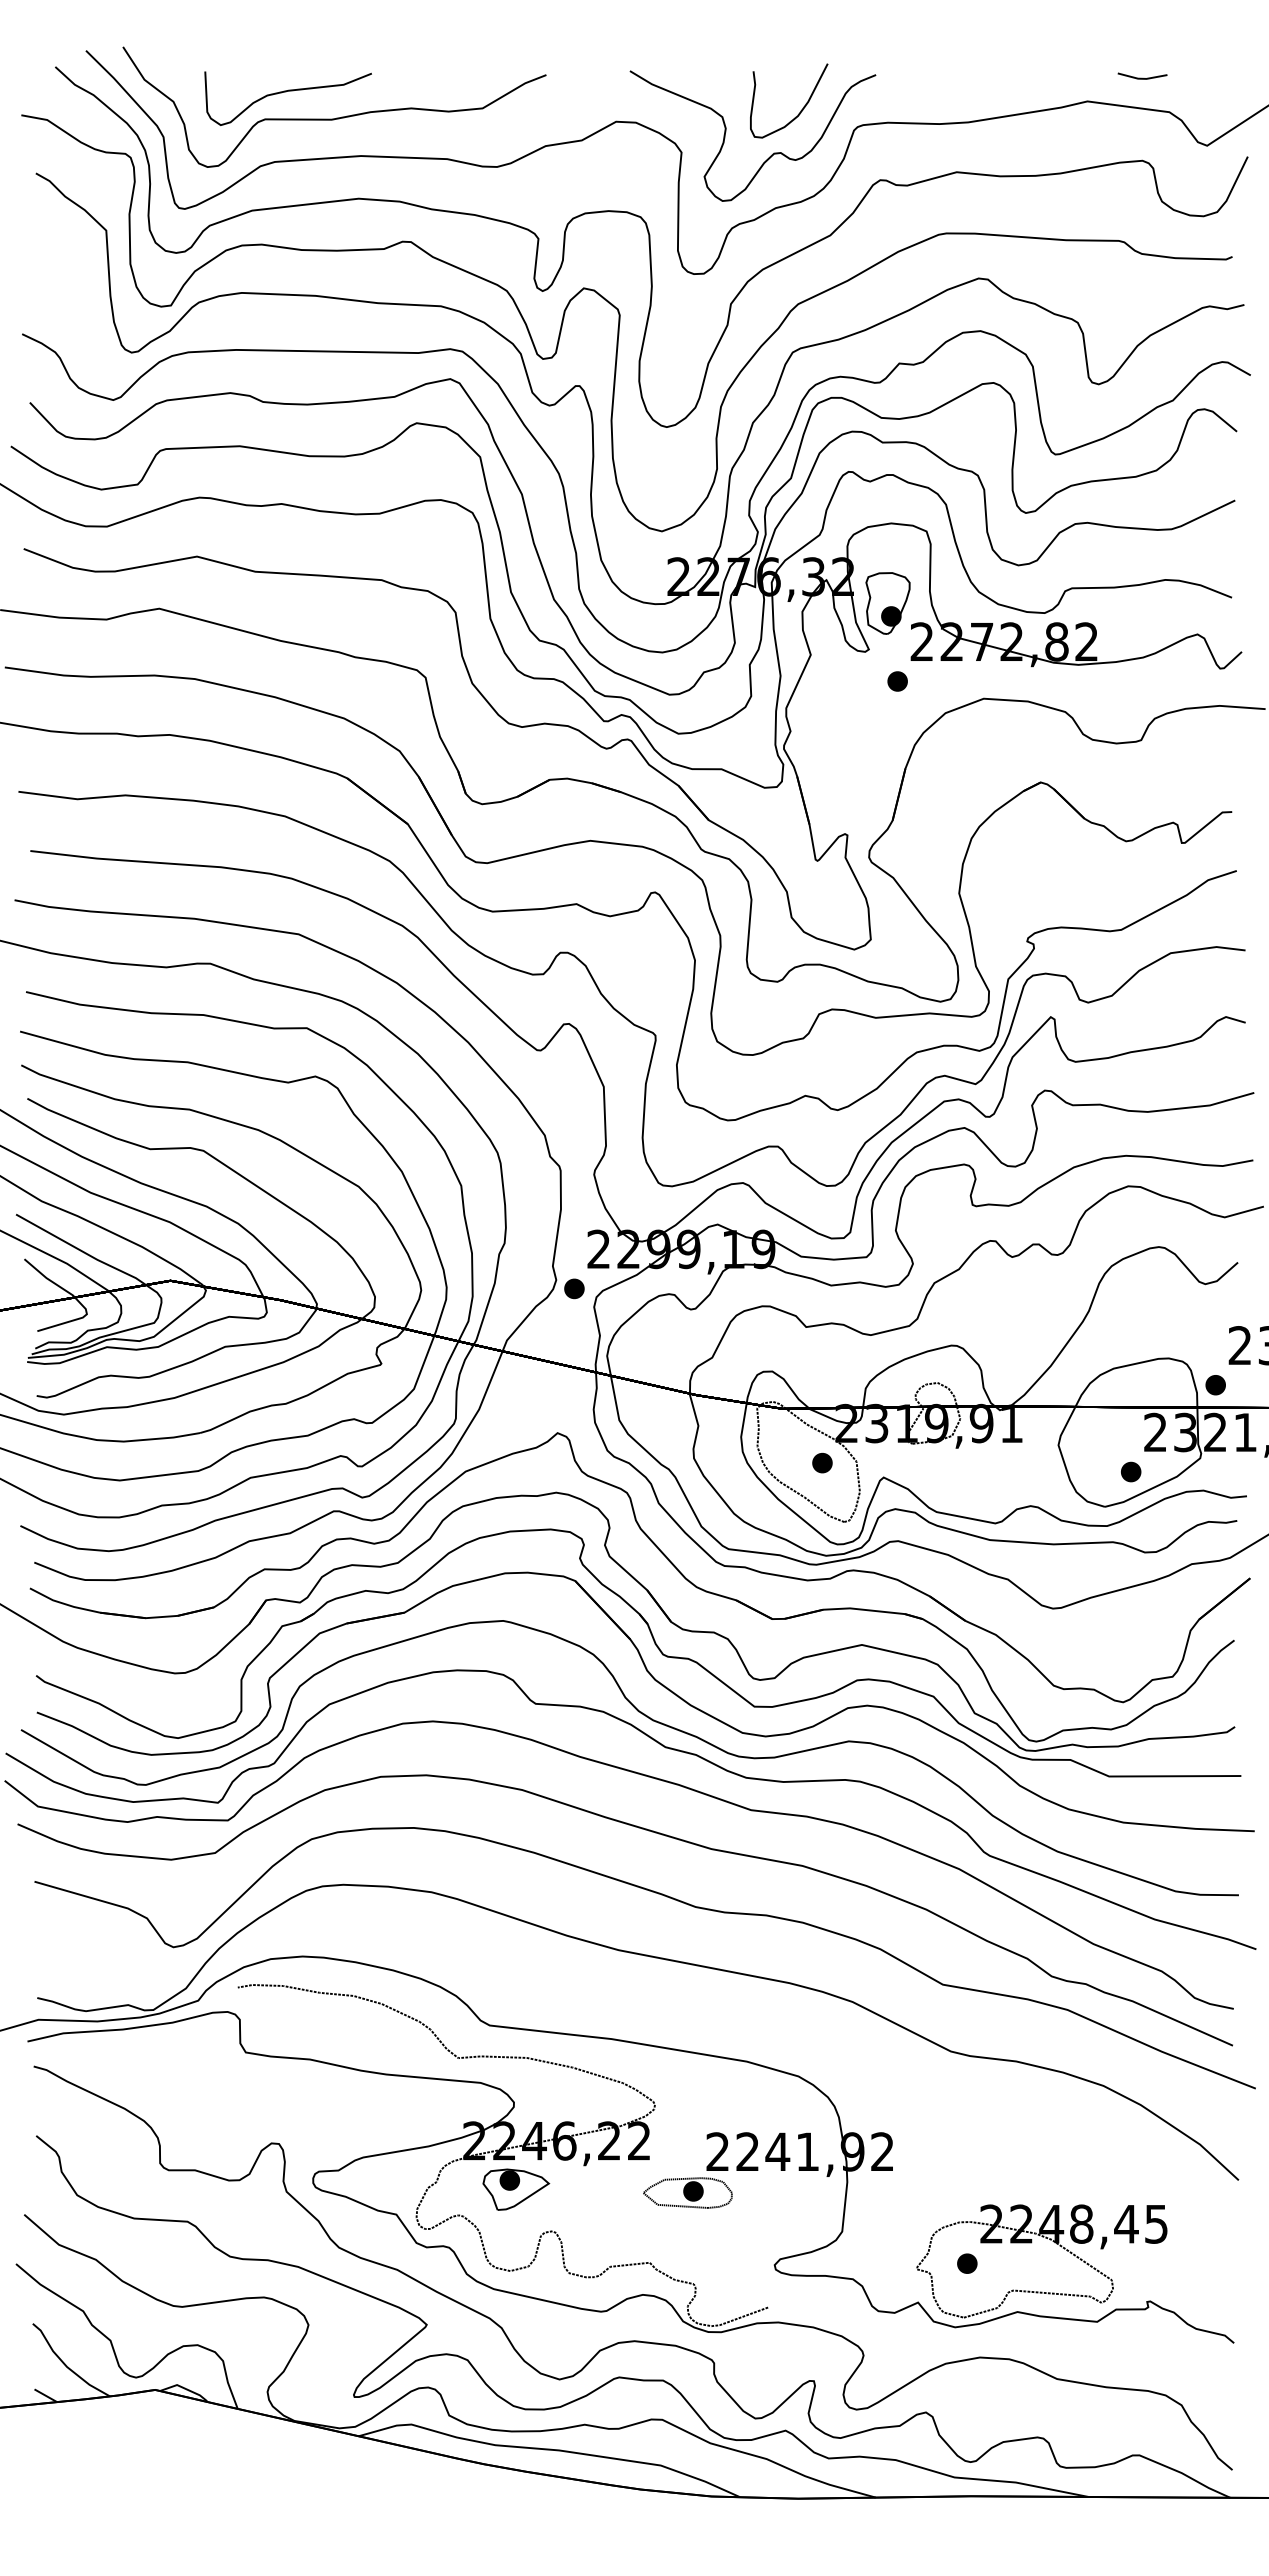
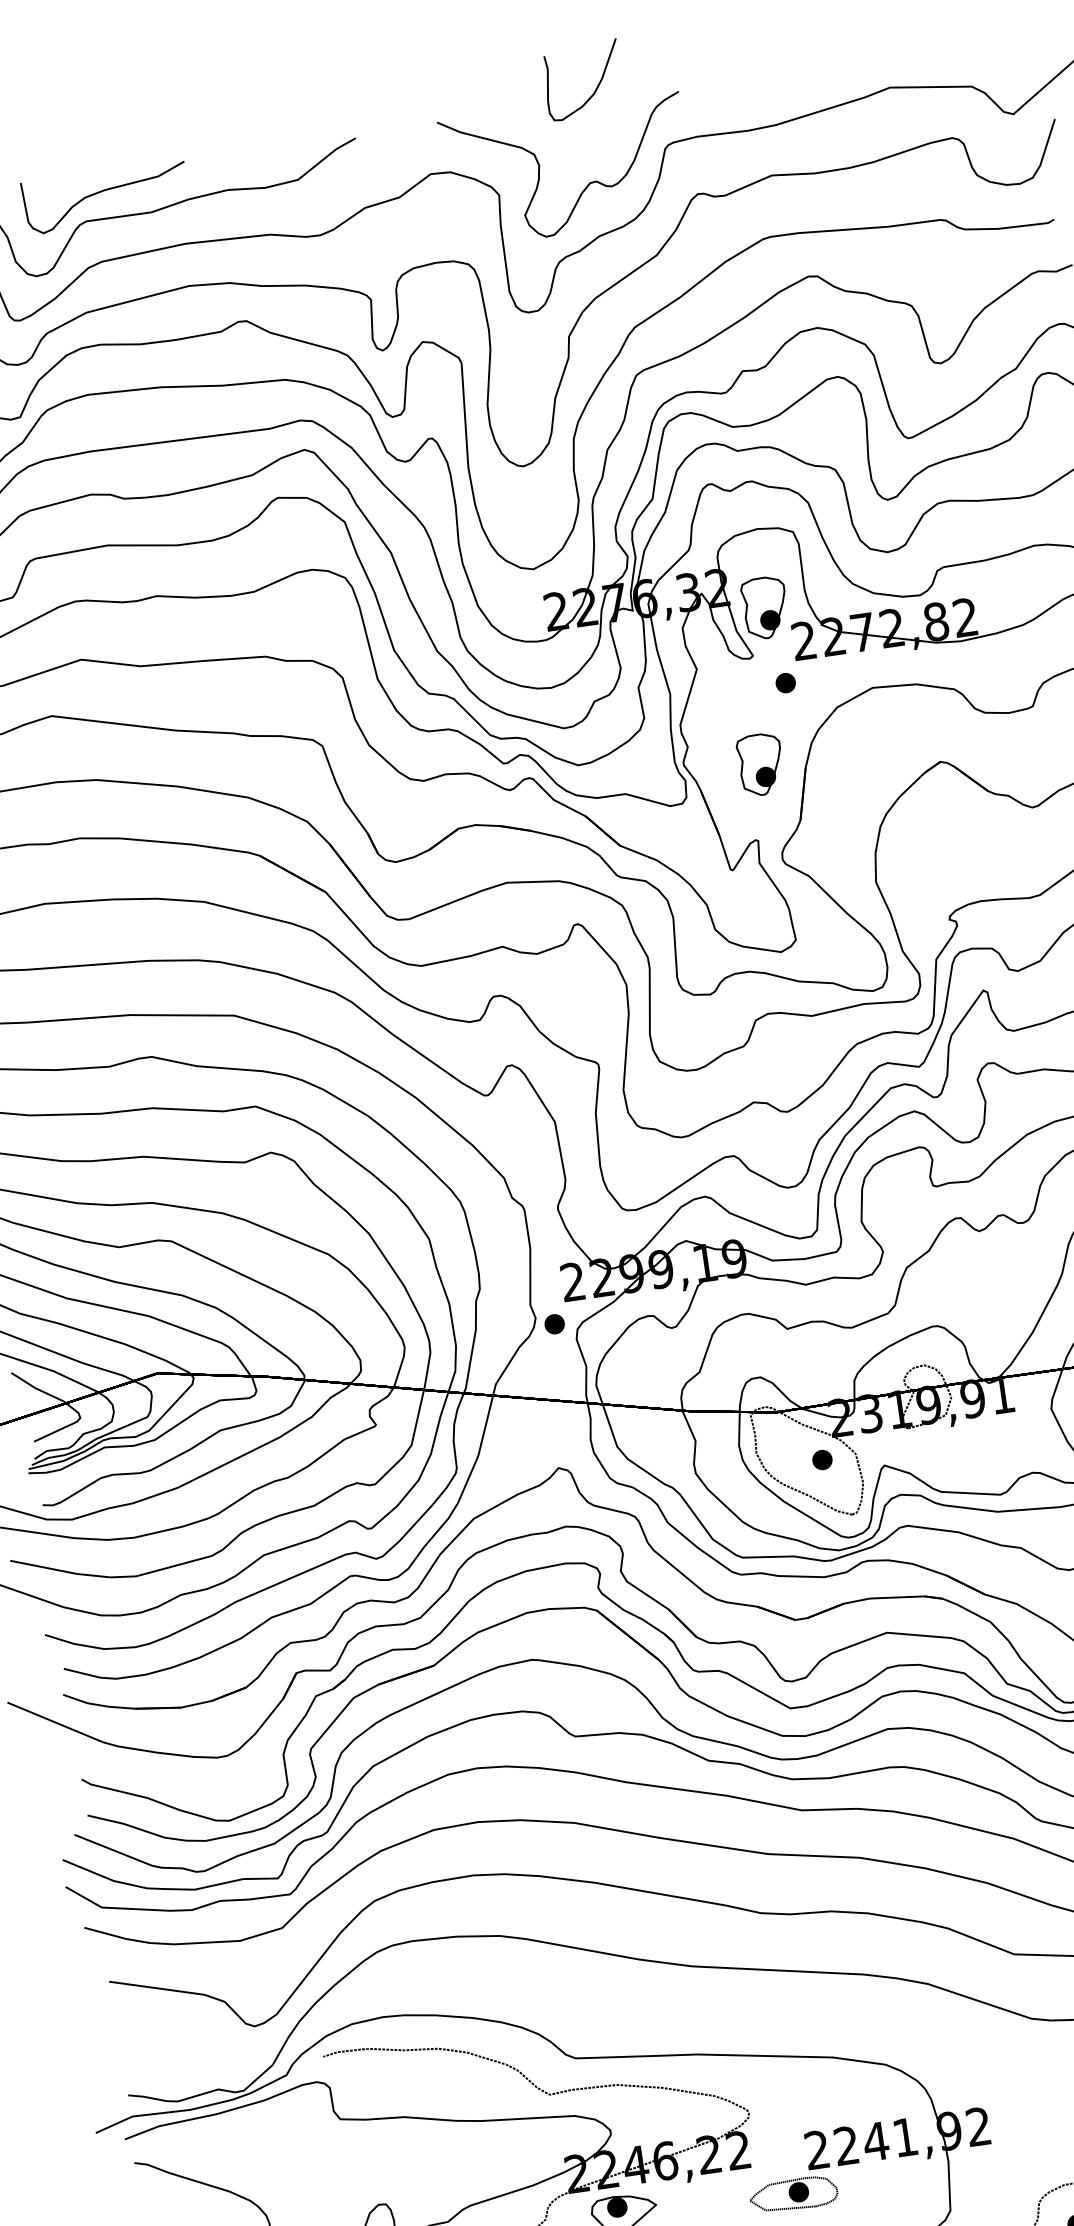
line: (1142, 77) -> (940, 56), removed
curve: (800, 110) -> (595, 88), moved
part: (860, 759) -> (760, 764), added

